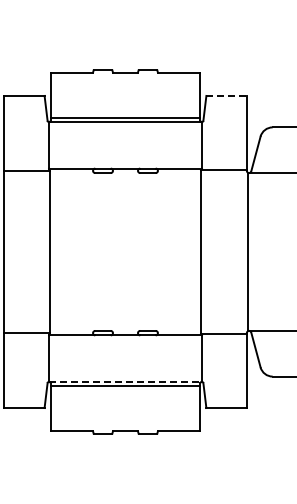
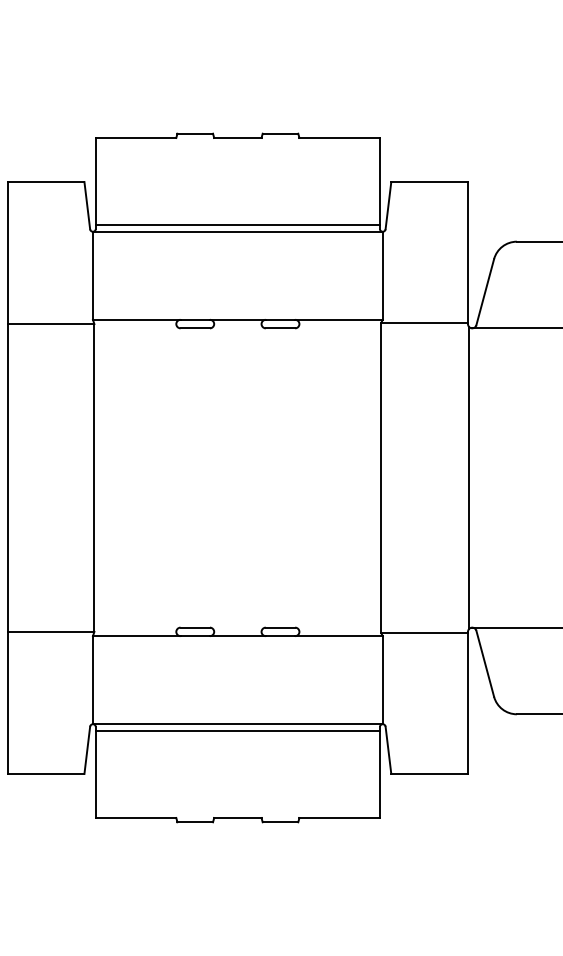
line: (227, 95) -> (431, 181), dashed -> solid
line: (125, 381) -> (237, 723), dashed -> solid

